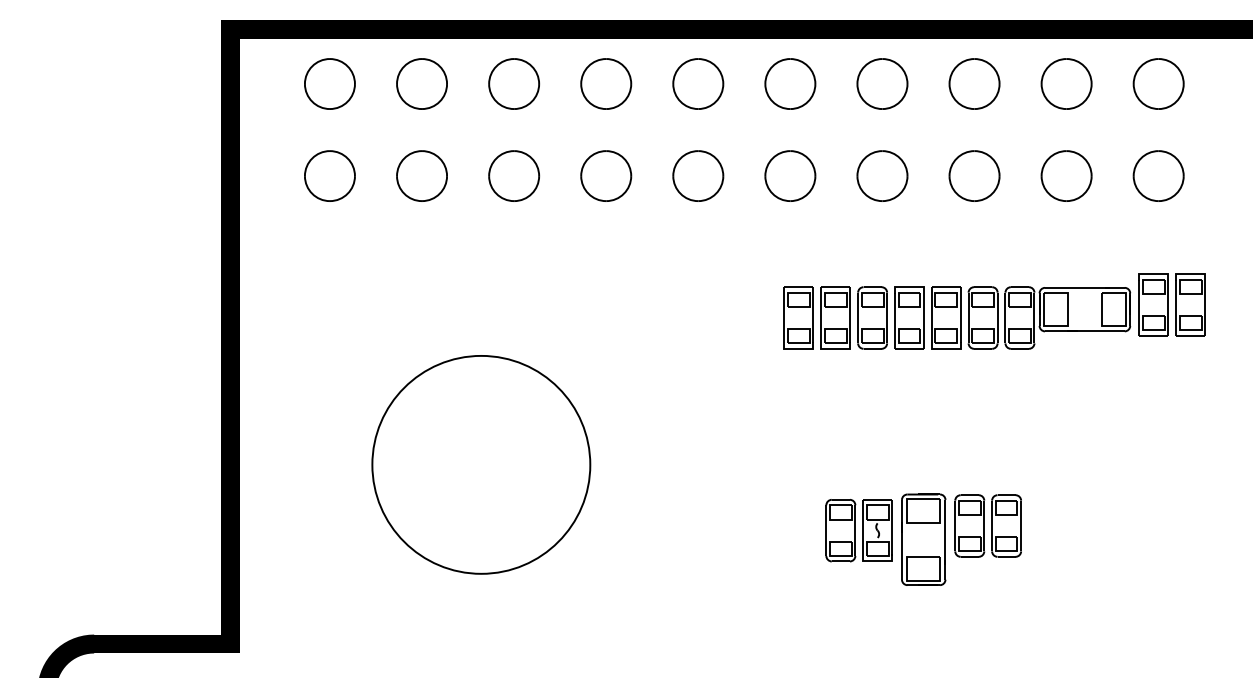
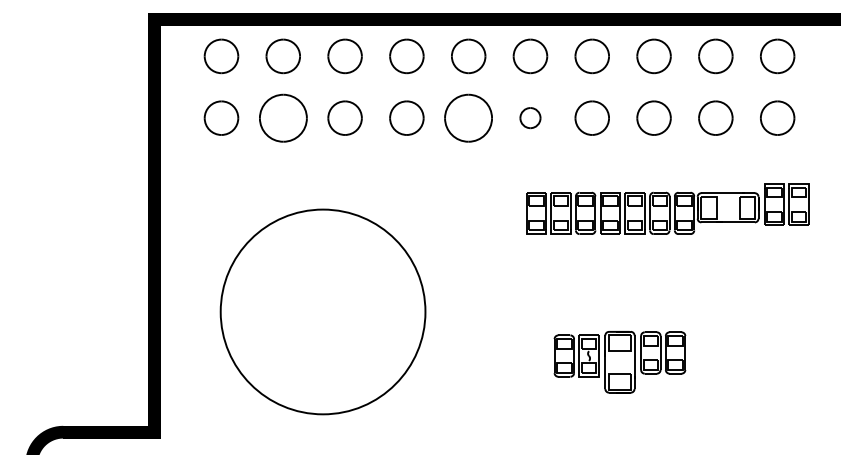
part: (420, 175) -> (282, 117), size x1.4
part: (698, 175) -> (468, 117), size x1.4
part: (790, 175) -> (530, 117), size x0.6
circle: (480, 464) -> (322, 311), size x1.4

